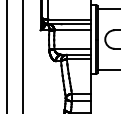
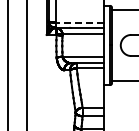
line: (69, 19) -> (79, 22), solid -> dashed

